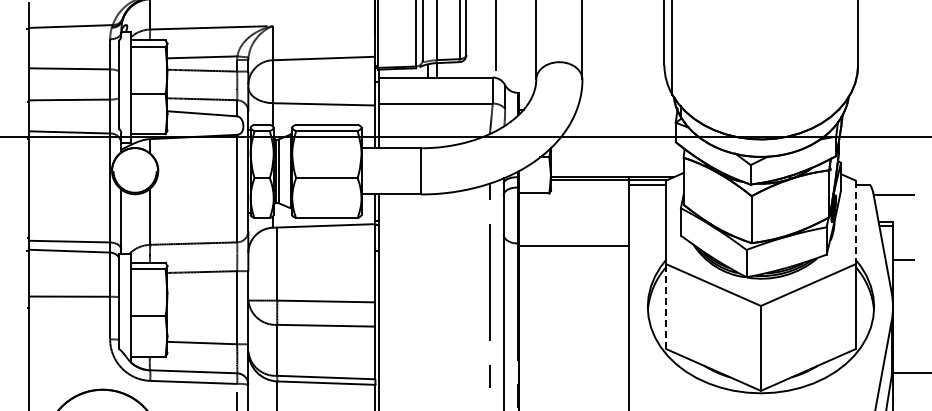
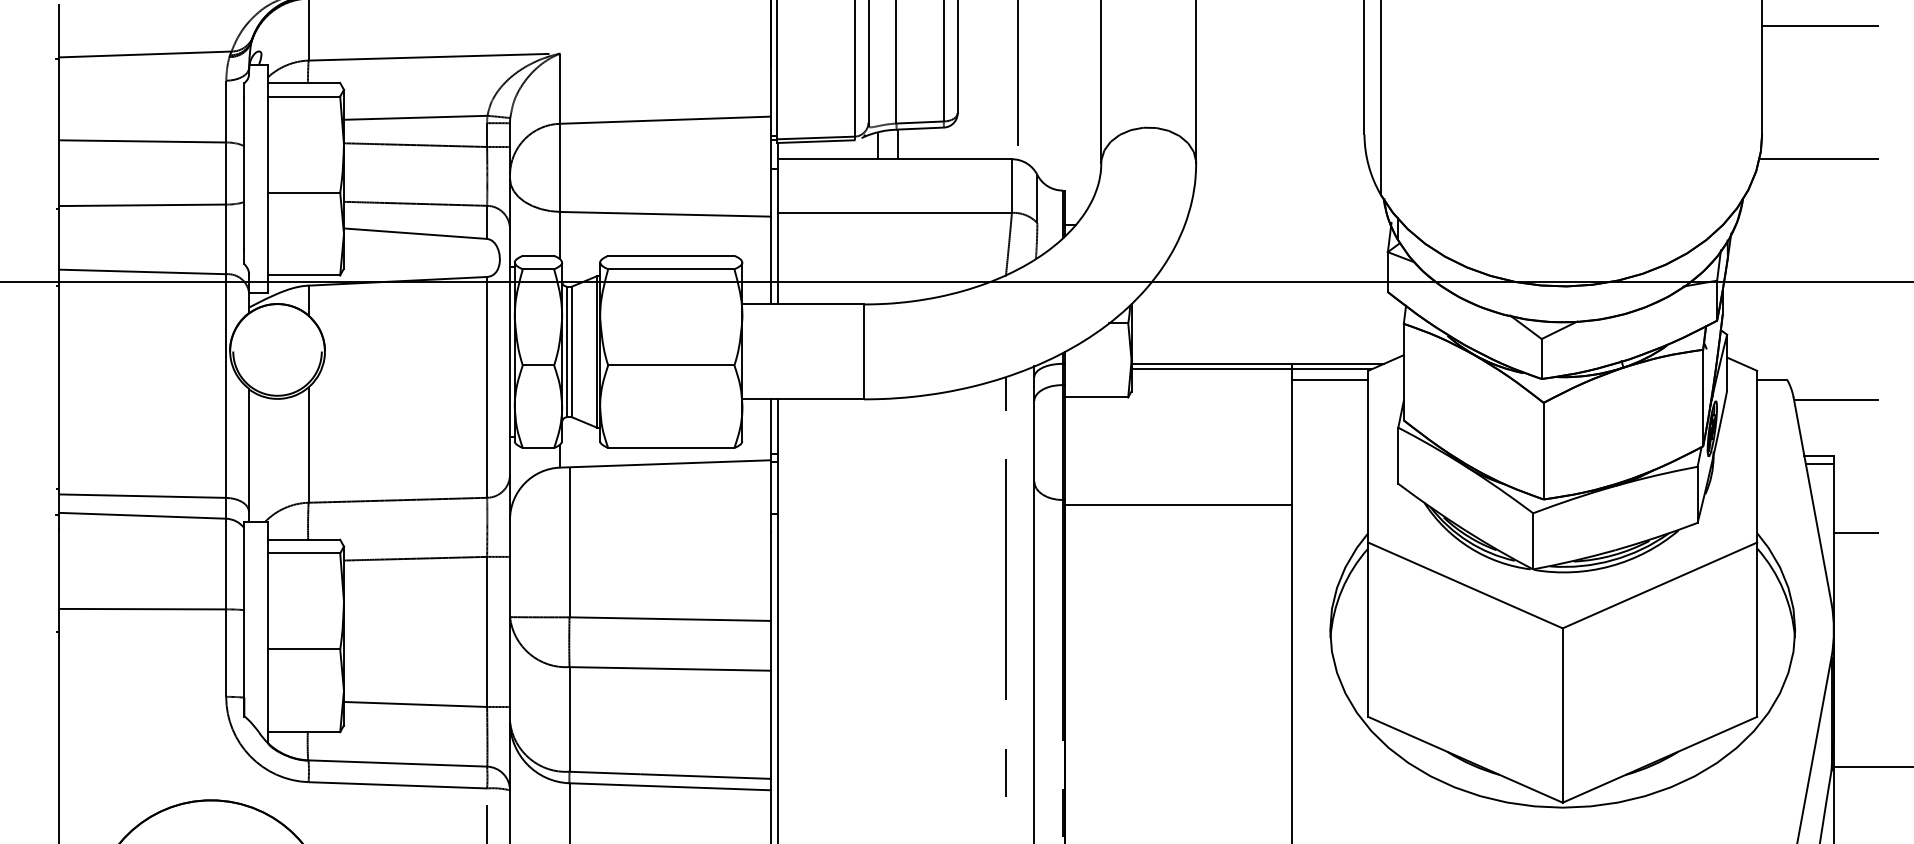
line: (886, 12) -> (1820, 25), added
line: (885, 77) -> (1818, 159), added
line: (855, 222) -> (1756, 456), dashed -> solid
line: (666, 306) -> (1368, 629), dashed -> solid

